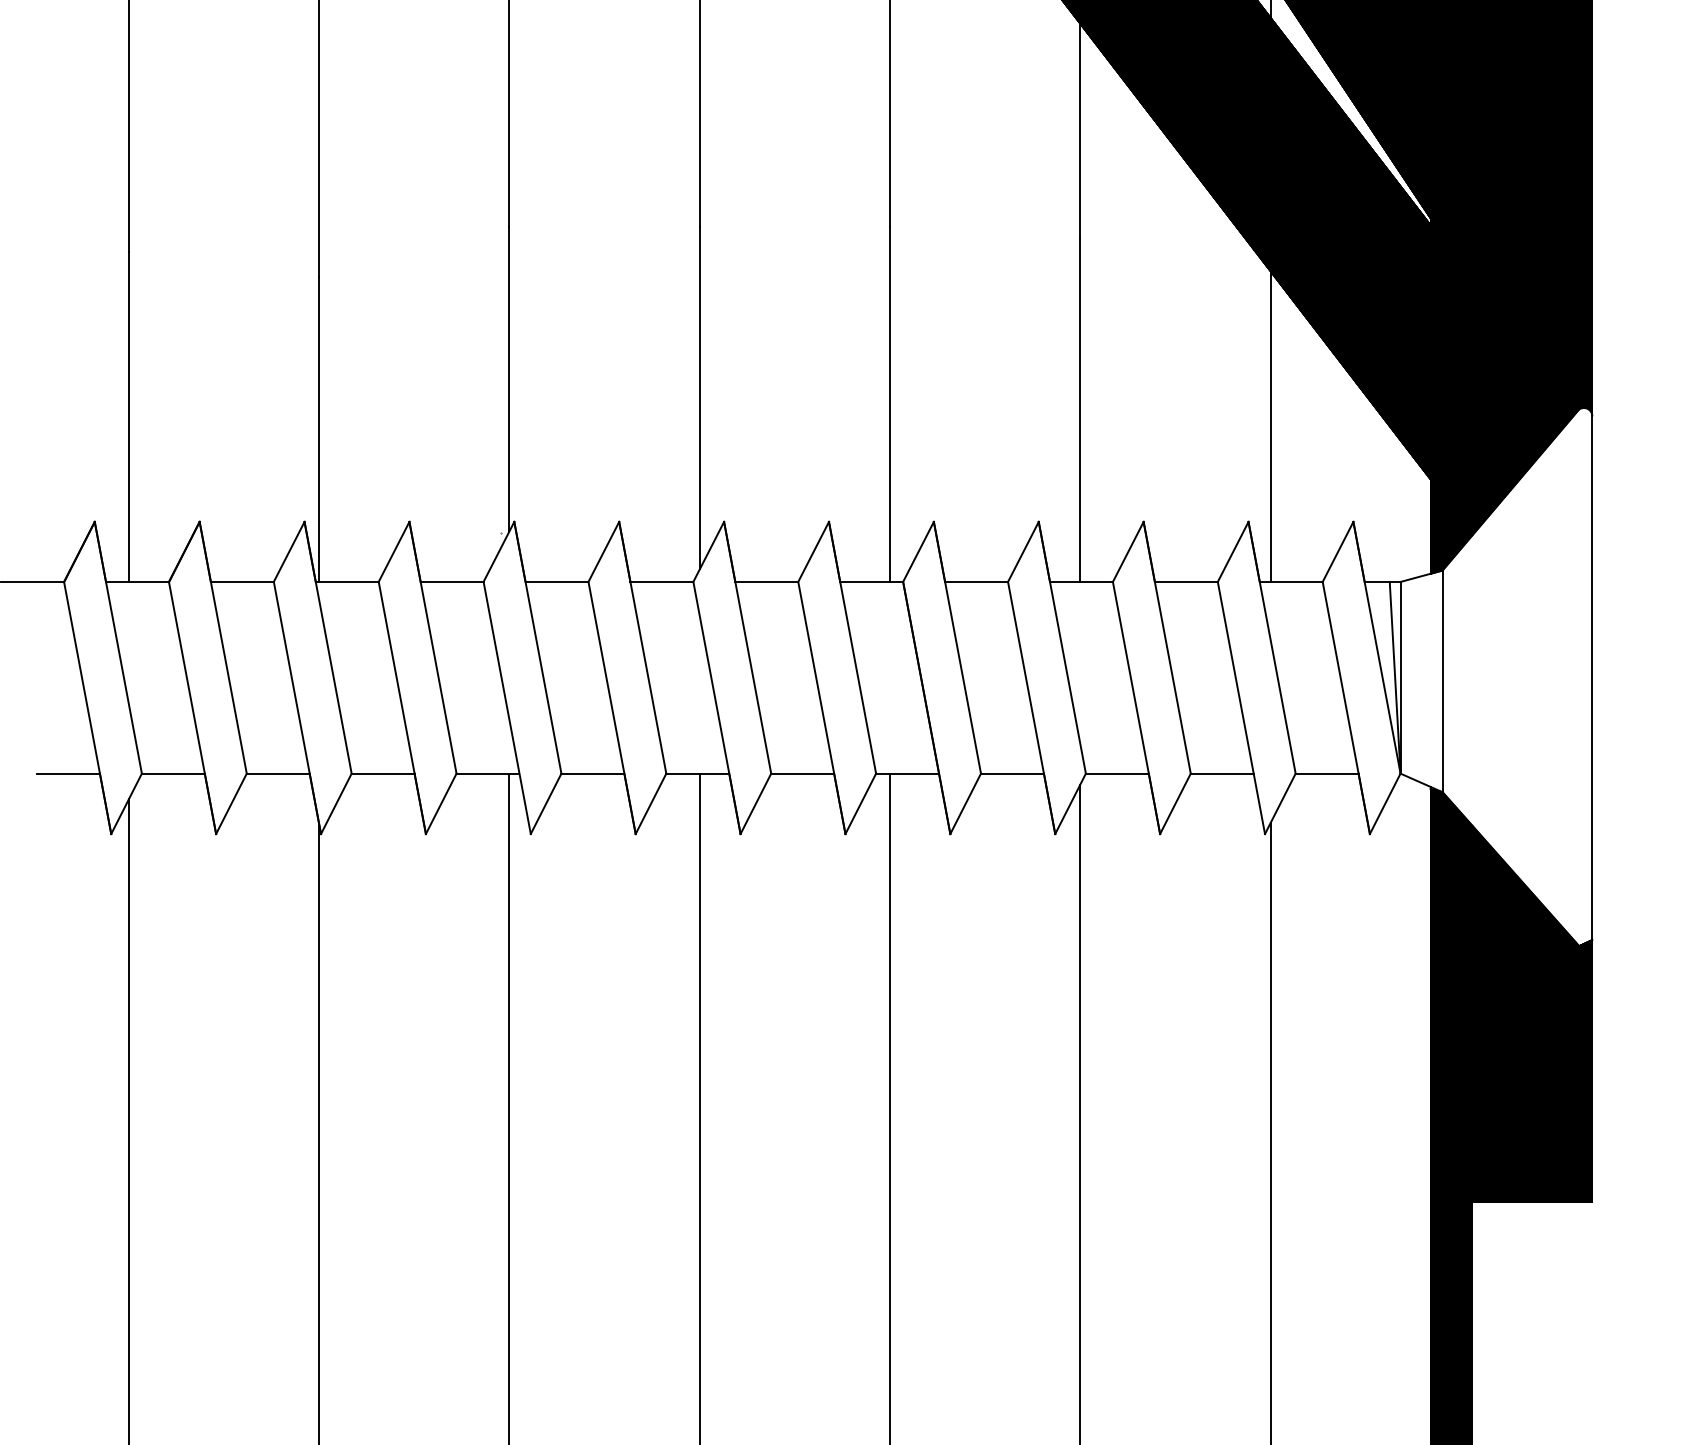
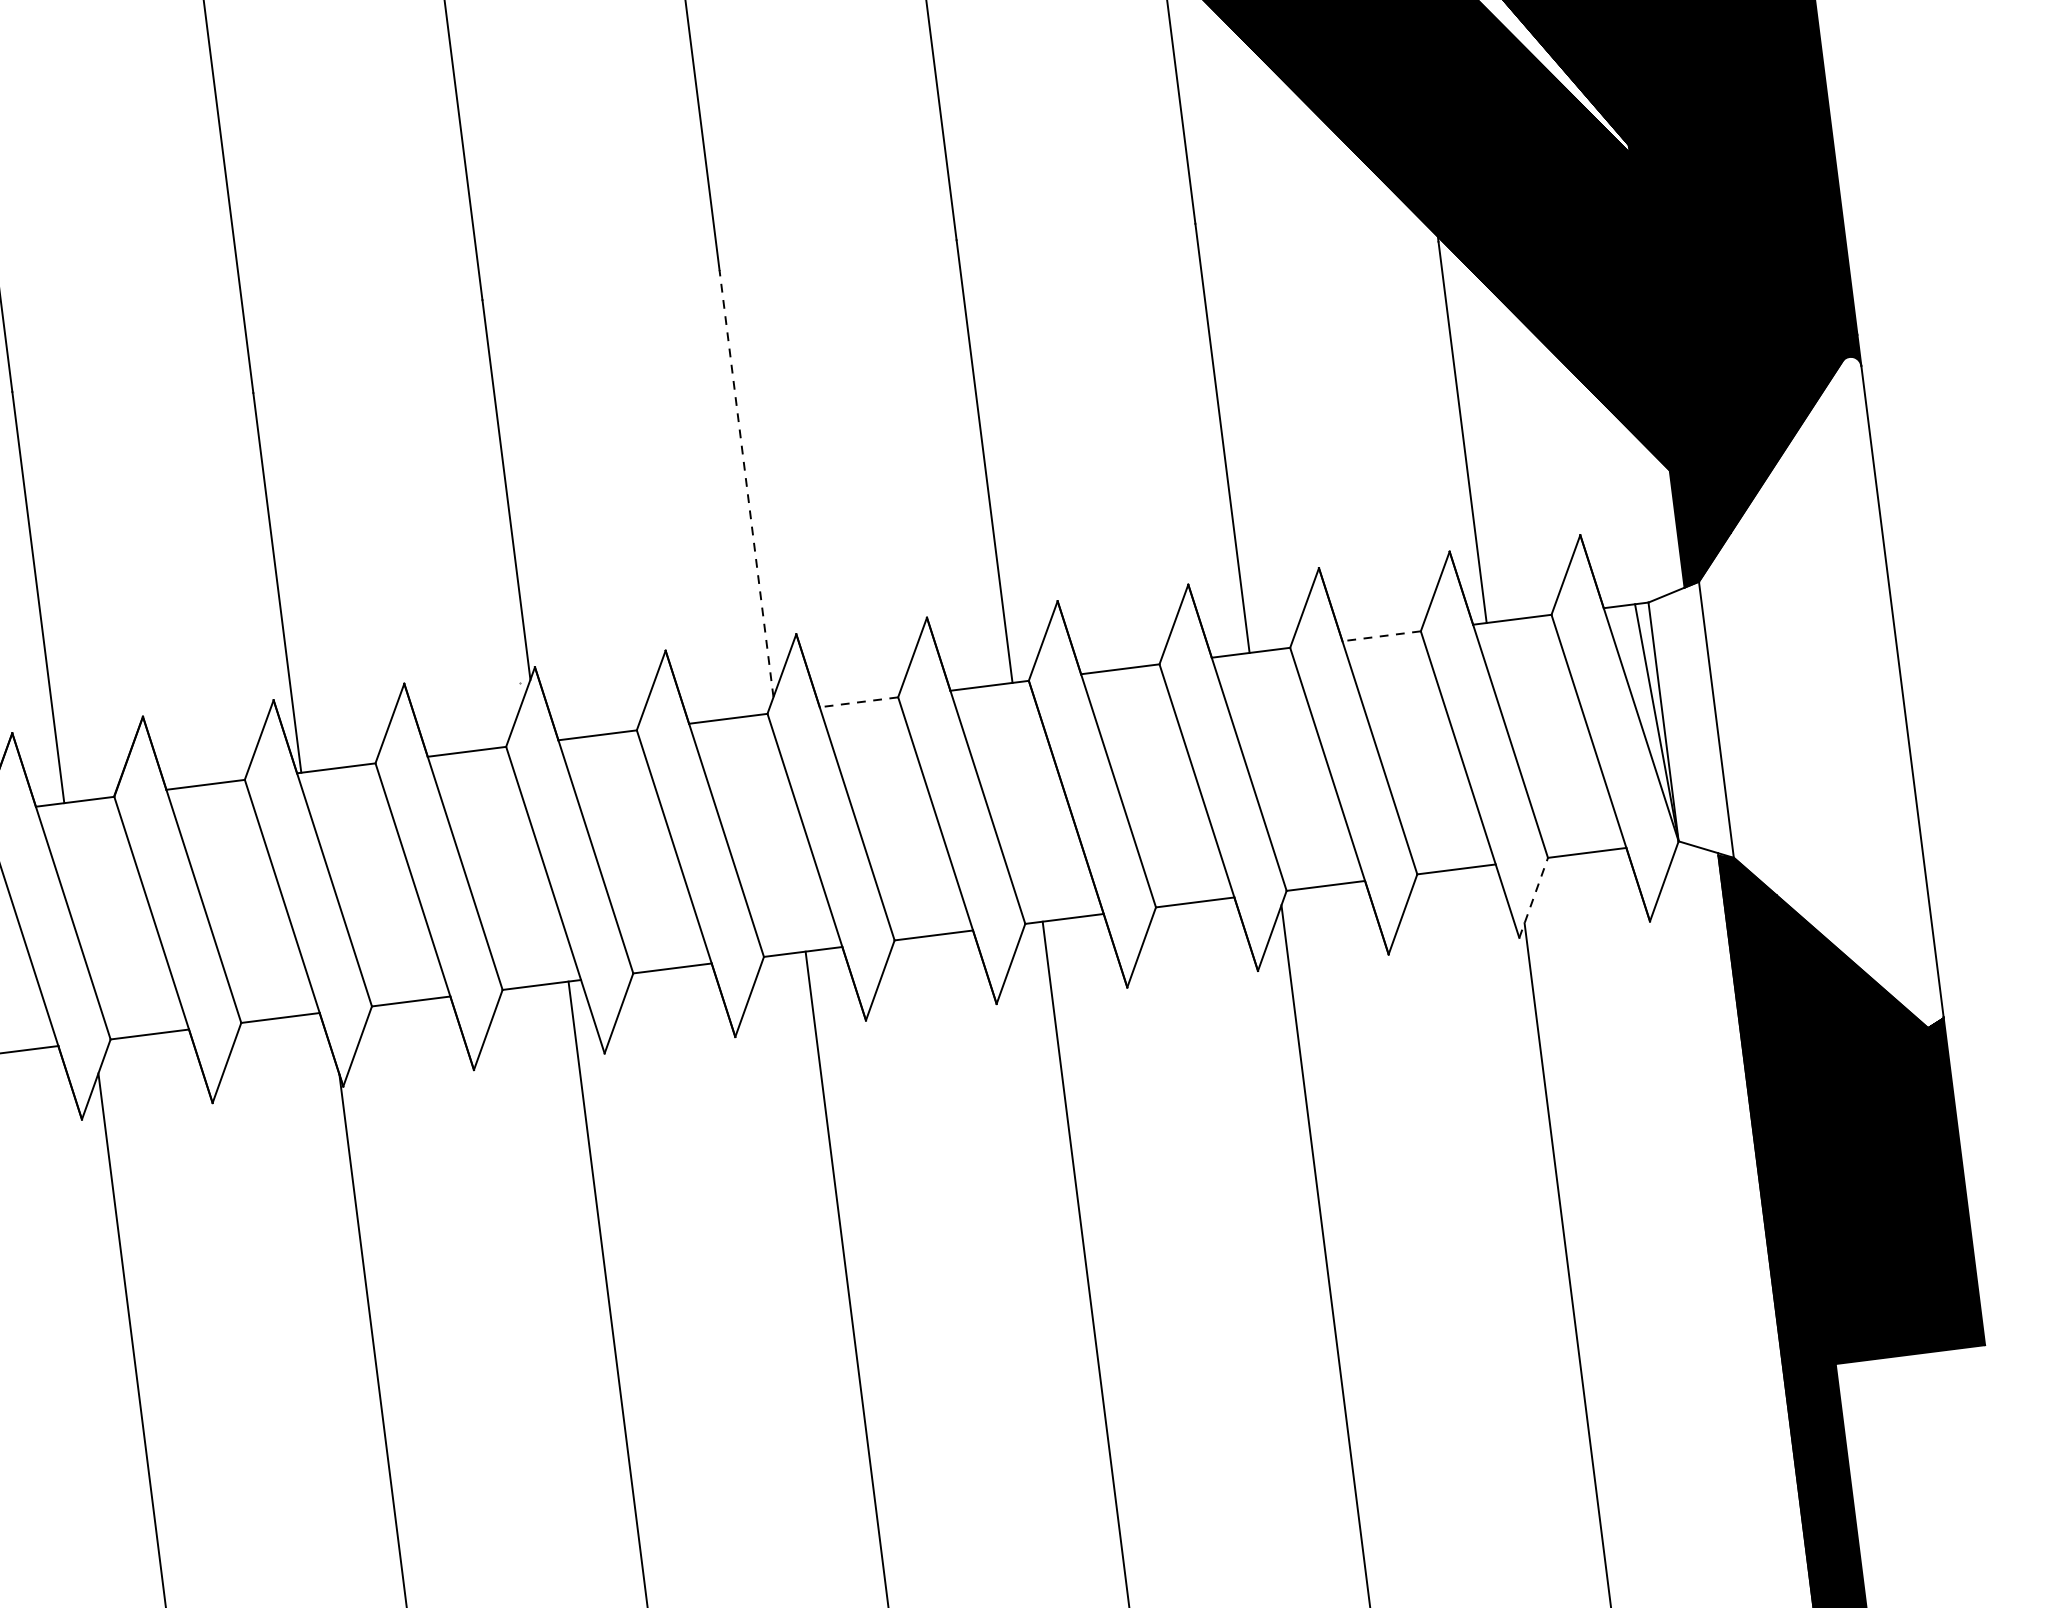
line: (699, 397) -> (746, 483), solid -> dashed
line: (766, 581) -> (858, 701), solid -> dashed
line: (1185, 581) -> (1380, 635), solid -> dashed
line: (1280, 803) -> (1533, 897), solid -> dashed

